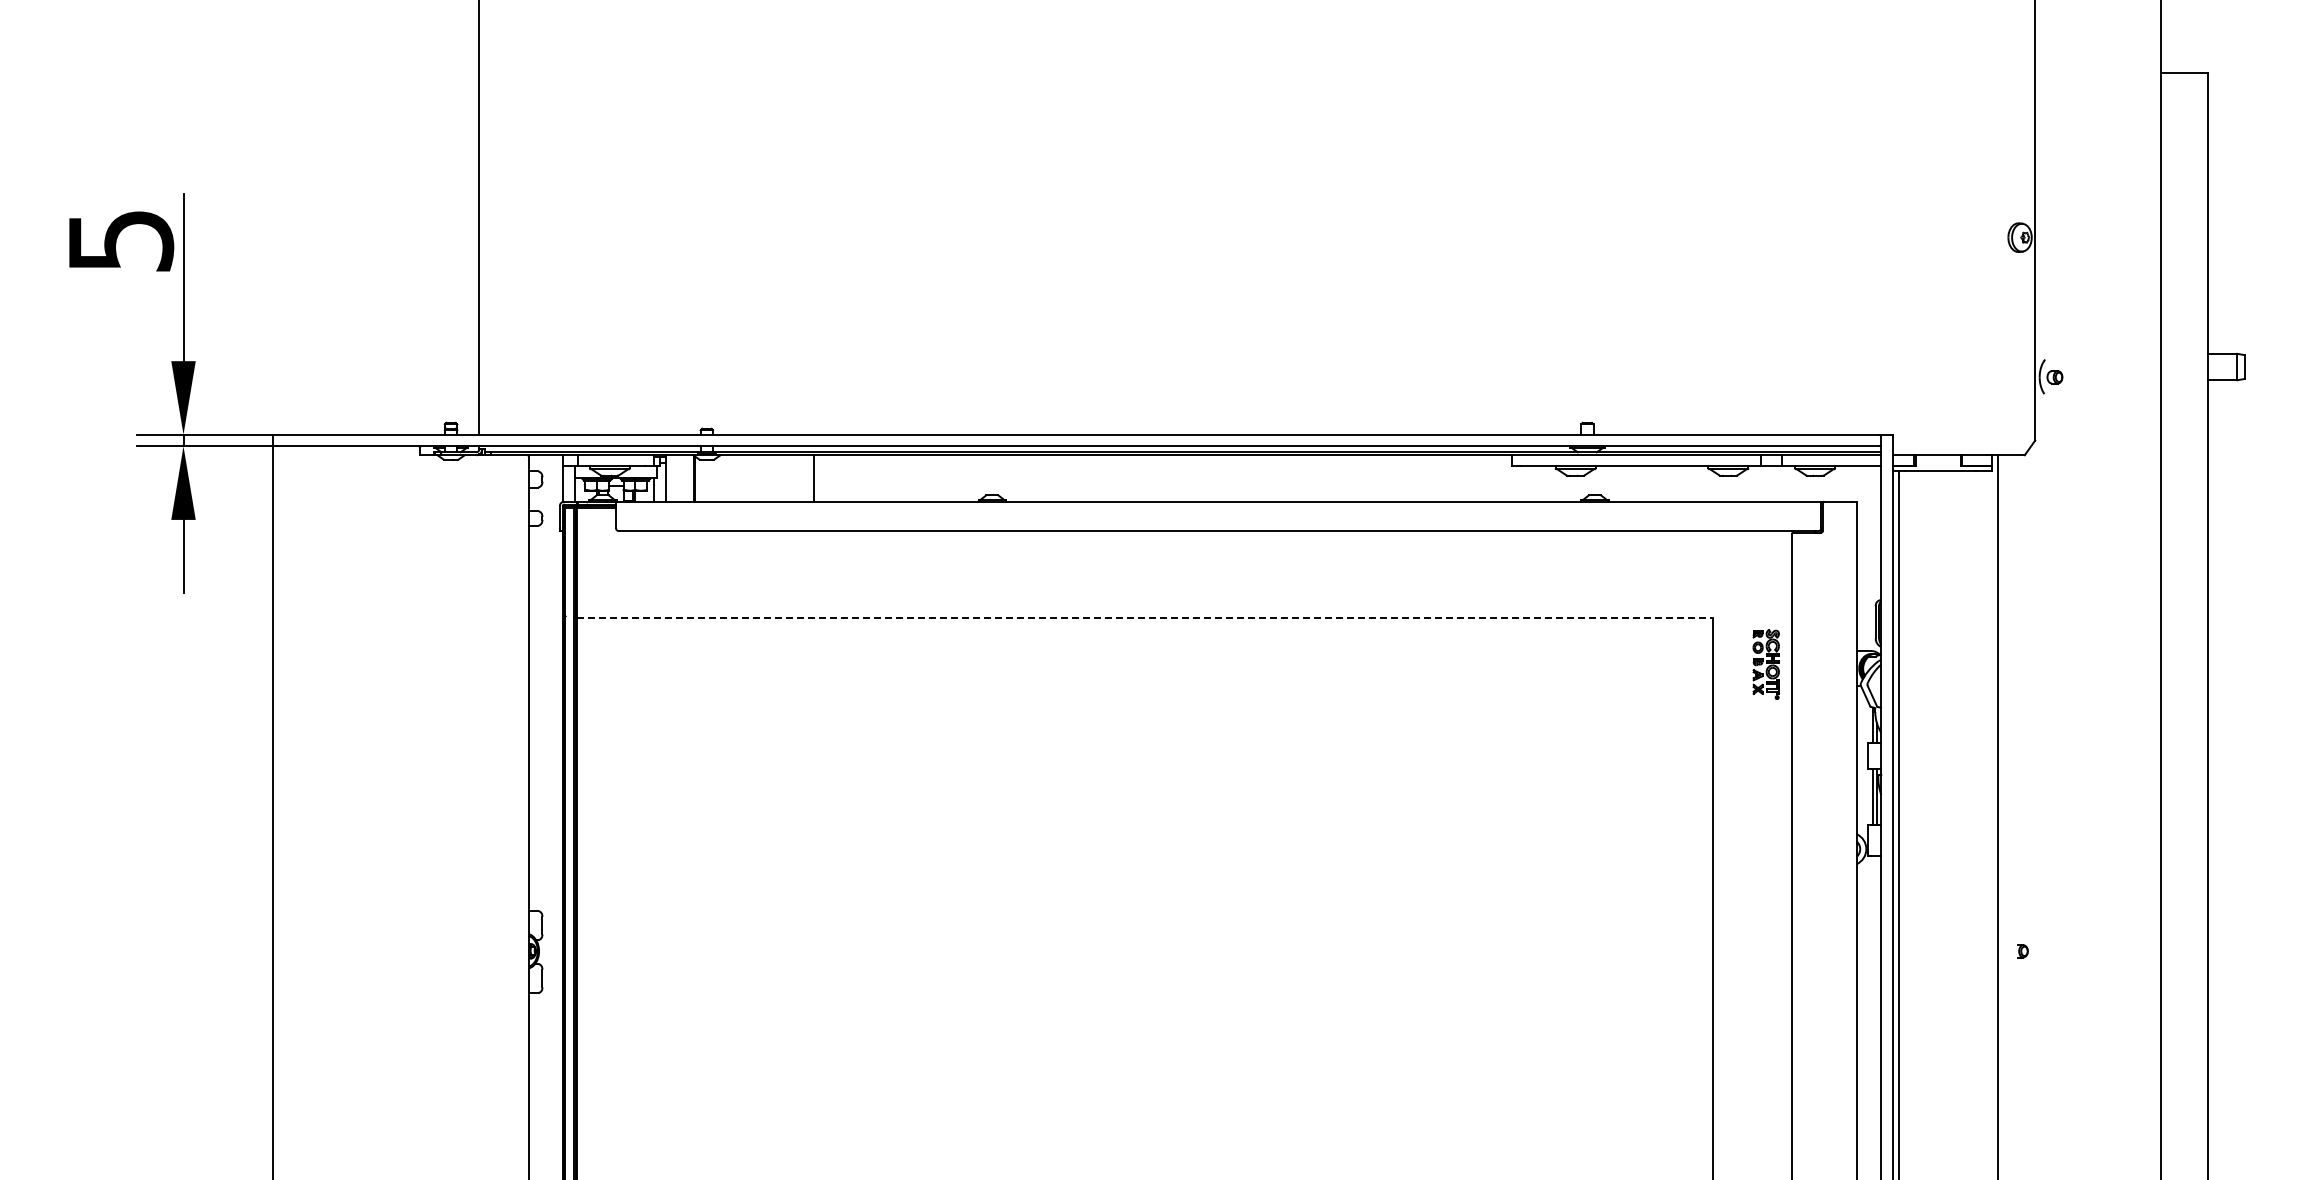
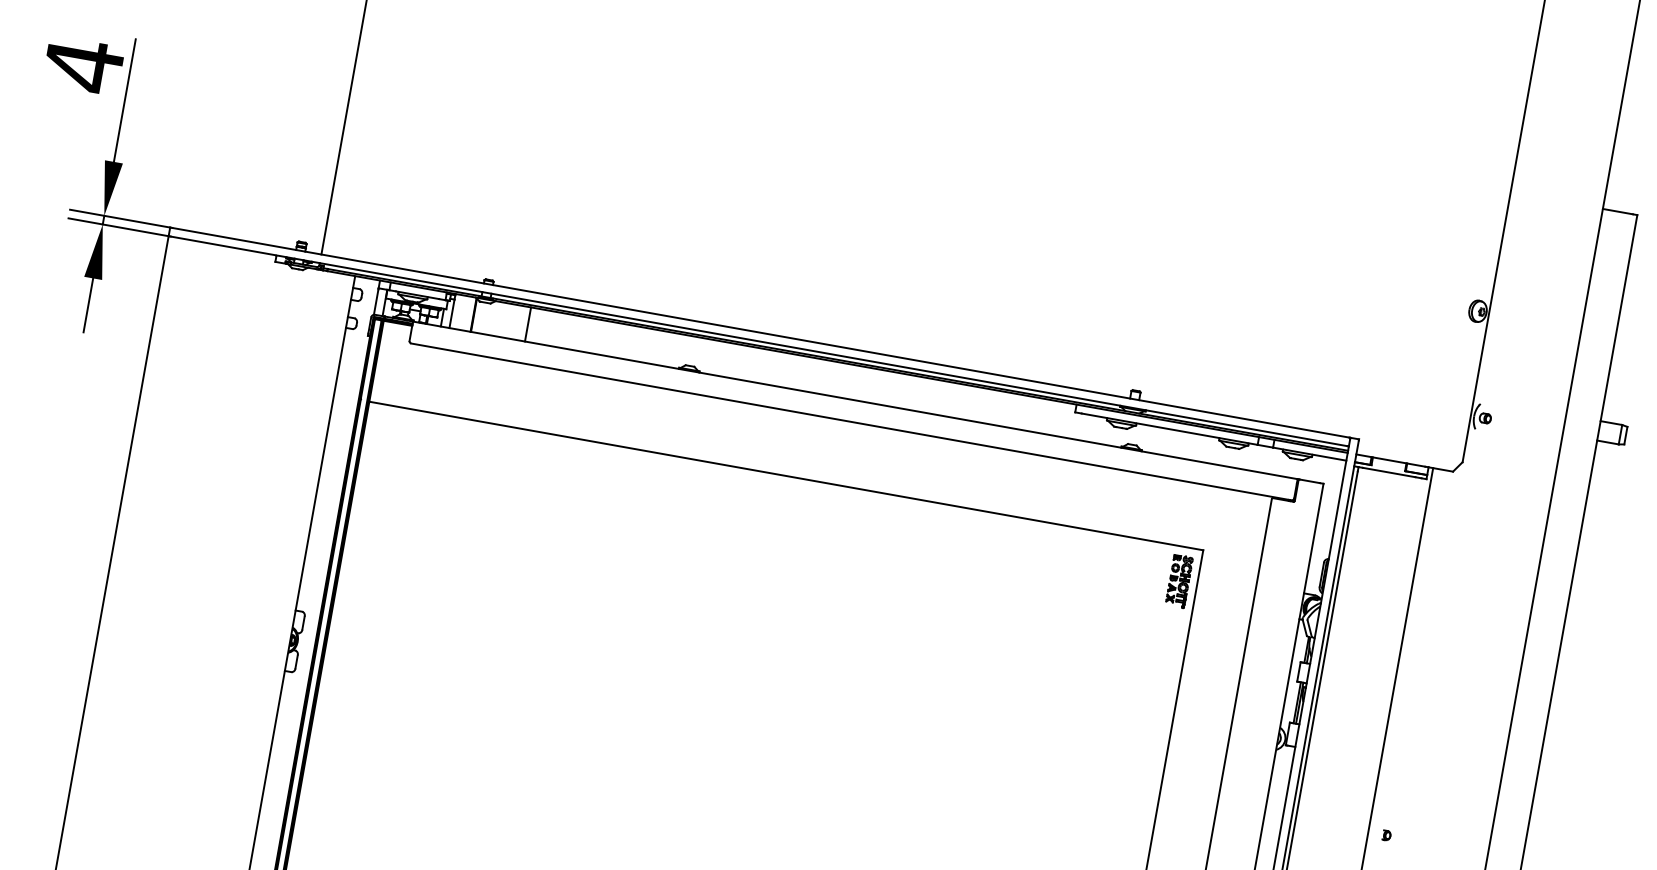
text: (121, 240) -> (84, 65), 5 -> 4
line: (813, 478) -> (527, 324), moved
line: (1145, 617) -> (786, 475), dashed -> solid
part: (1765, 664) -> (1178, 581), moved

